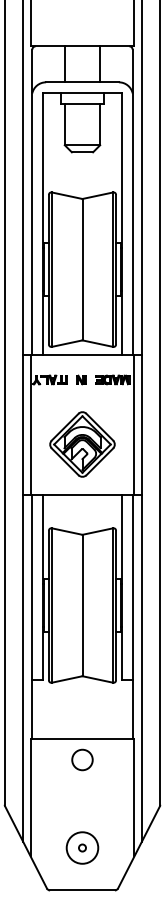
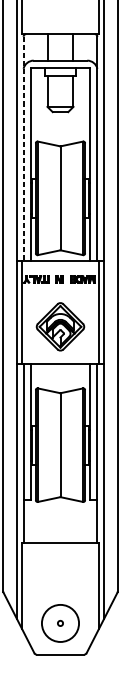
line: (32, 202) -> (23, 148), solid -> dashed
circle: (82, 759) -> (60, 558), removed
circle: (82, 847) -> (60, 623), size x1.6

